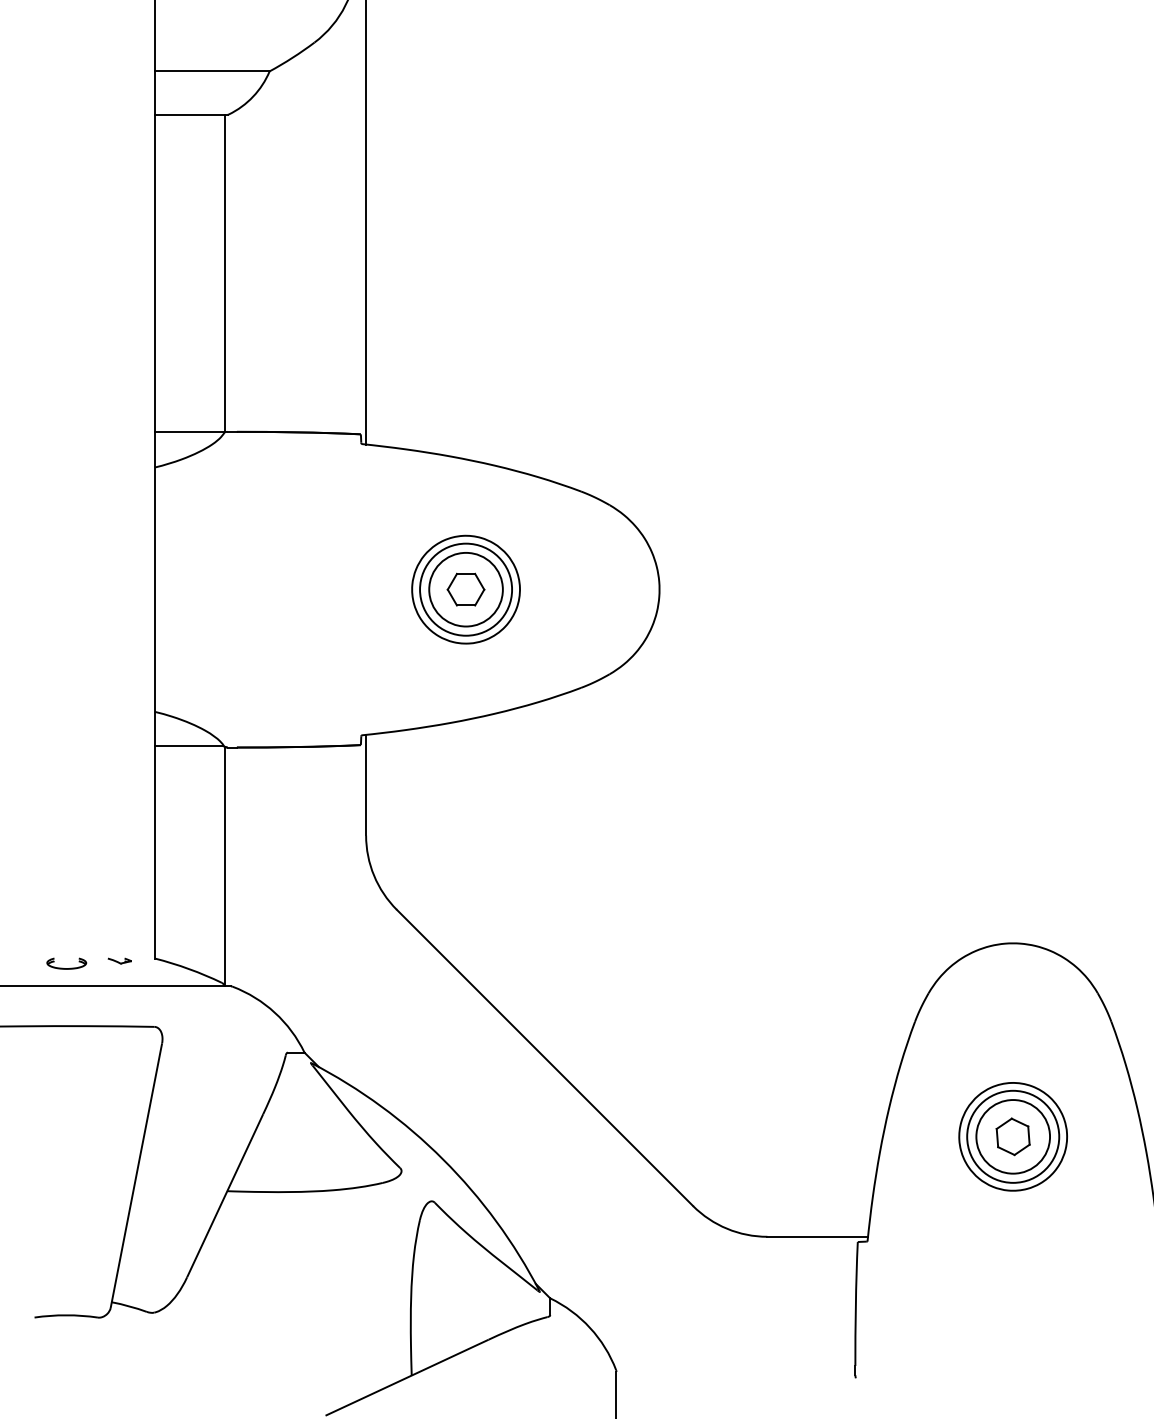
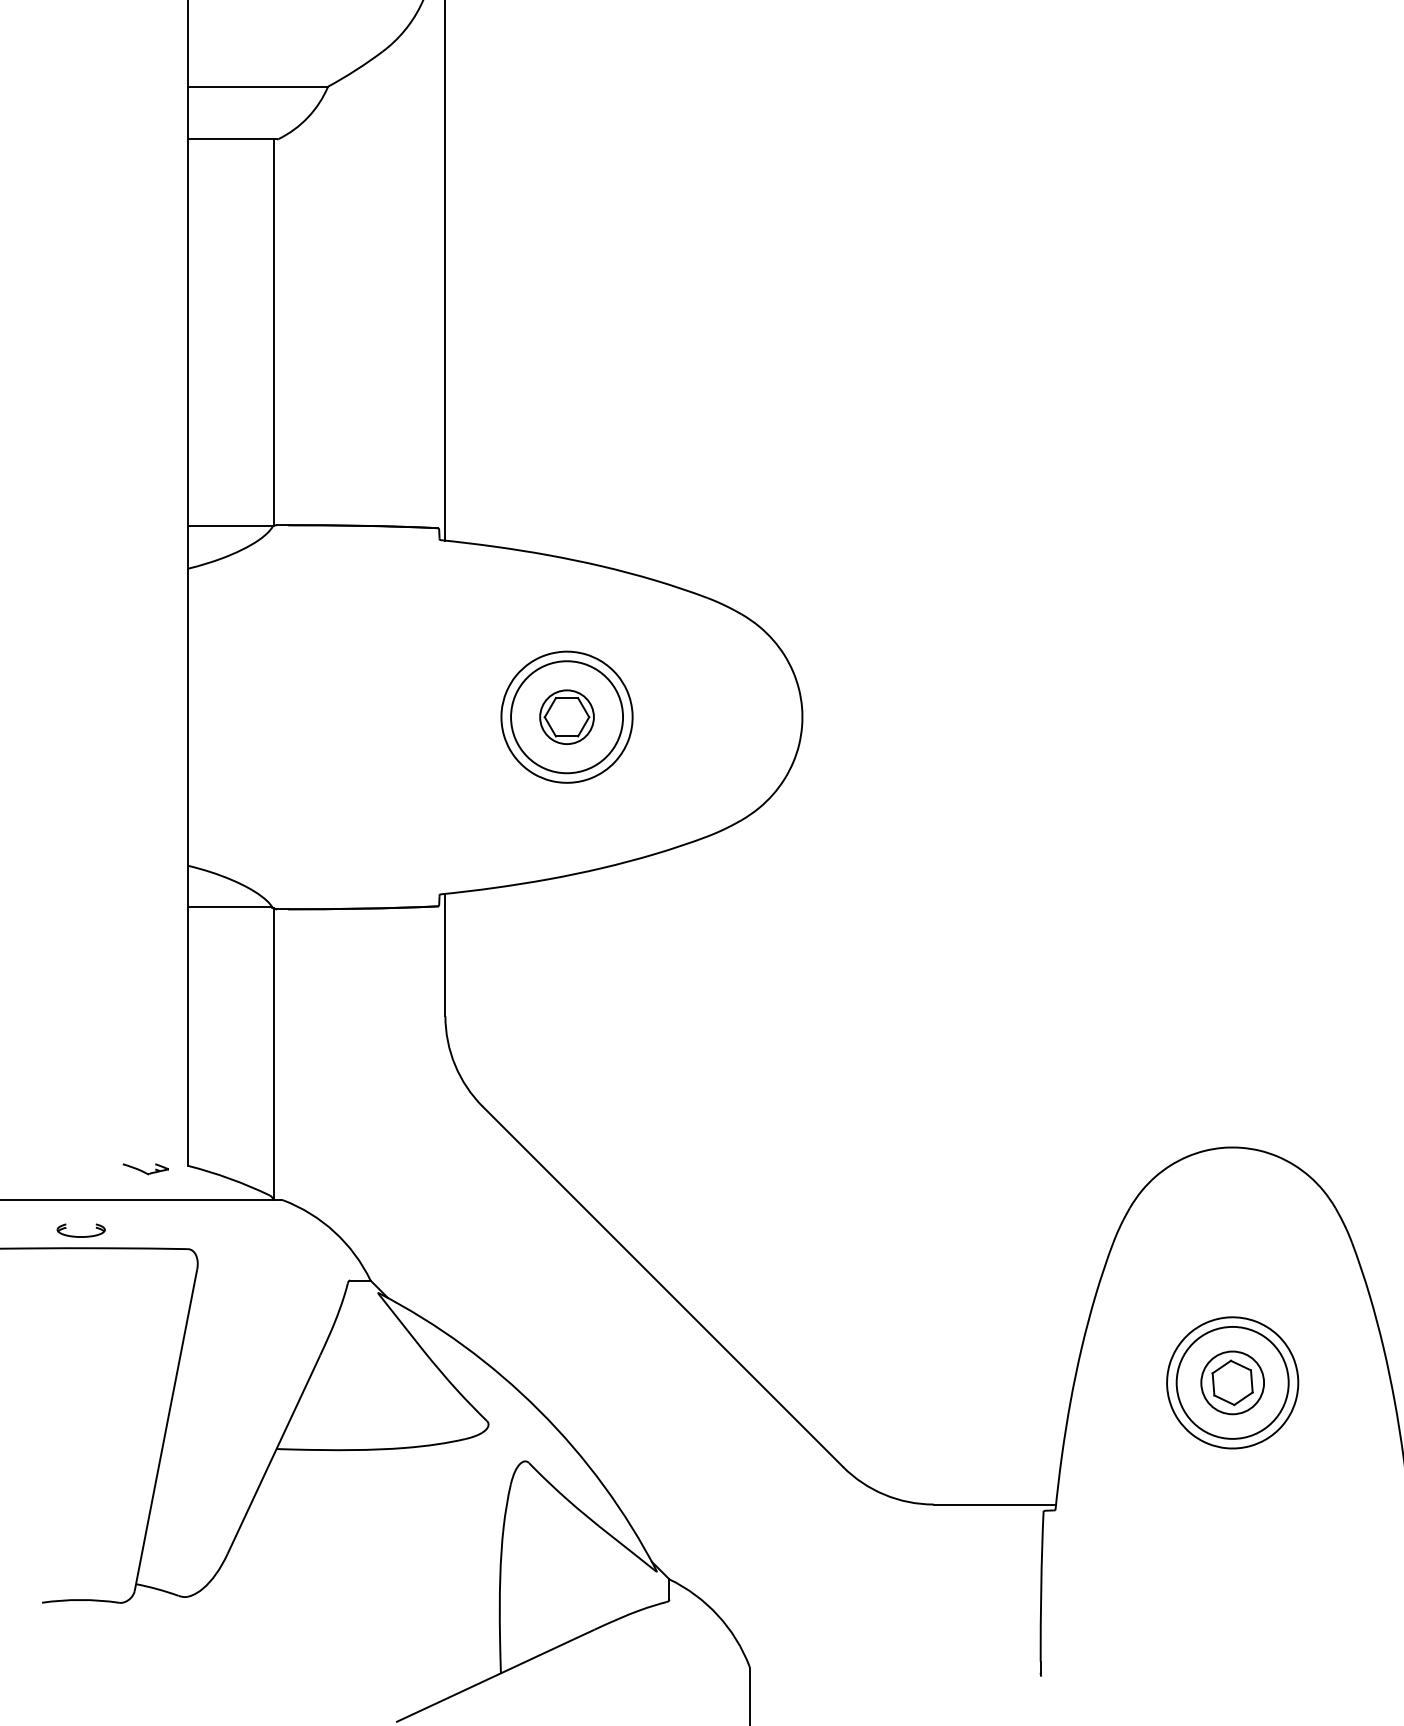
circle: (465, 589) -> (566, 717), size x0.6
part: (119, 960) -> (145, 1168), size x1.6
part: (66, 963) -> (80, 1230), moved
circle: (1013, 1136) -> (1233, 1382), size x0.7

